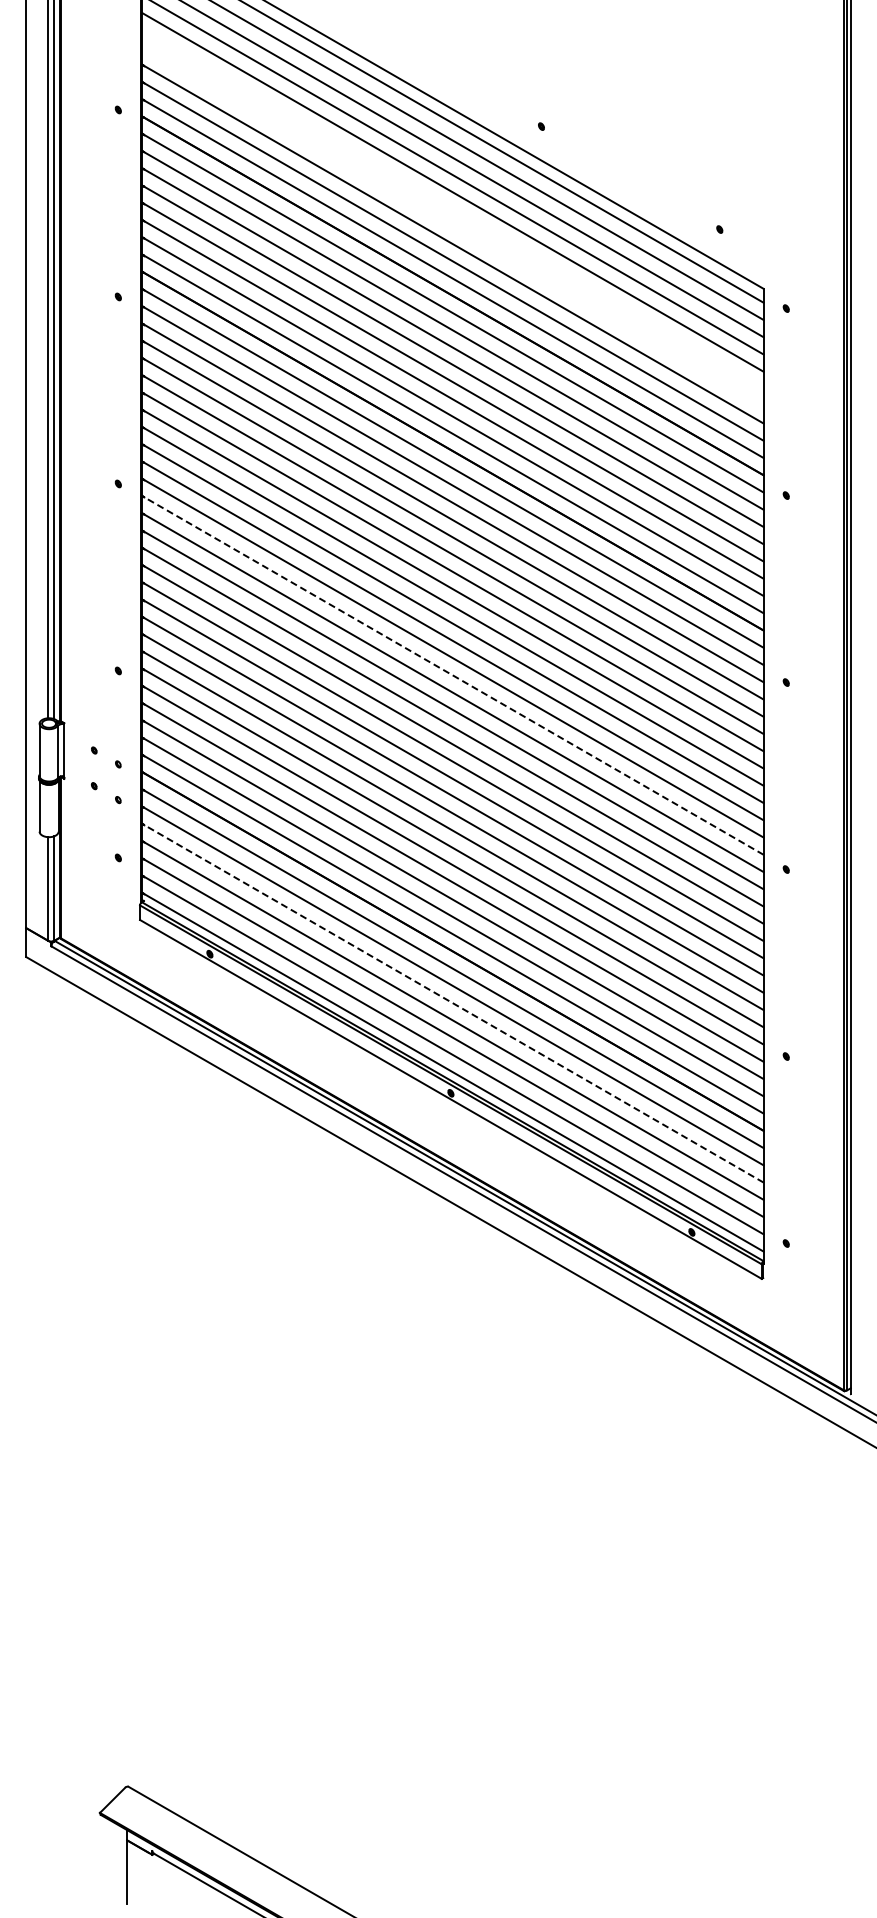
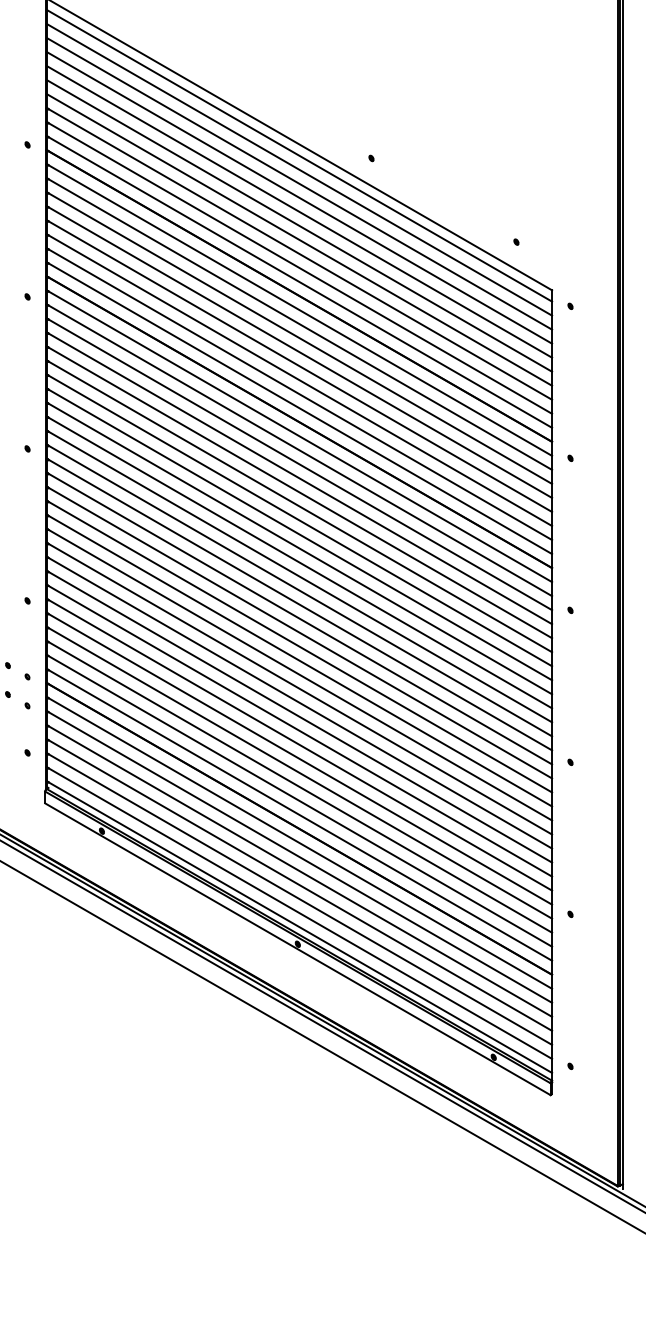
line: (452, 209) -> (299, 225), added
line: (452, 226) -> (299, 239), added
line: (452, 675) -> (299, 604), dashed -> solid
line: (452, 1003) -> (299, 871), dashed -> solid

